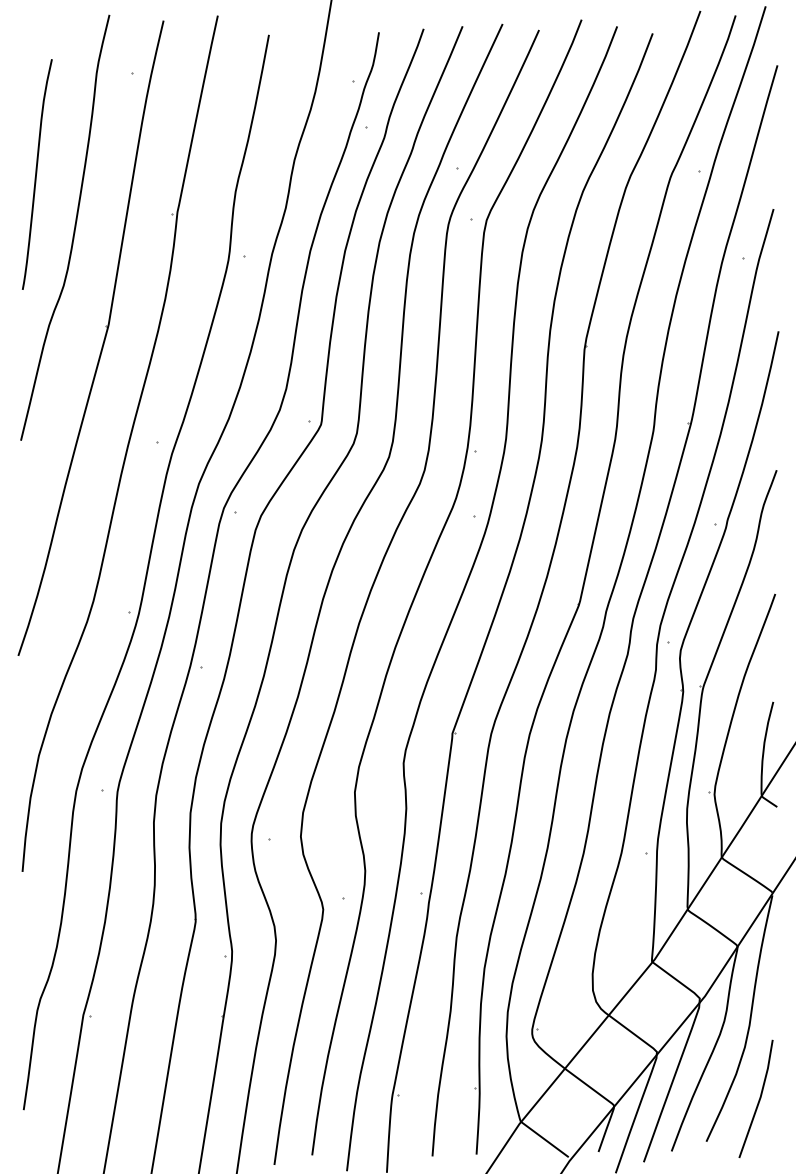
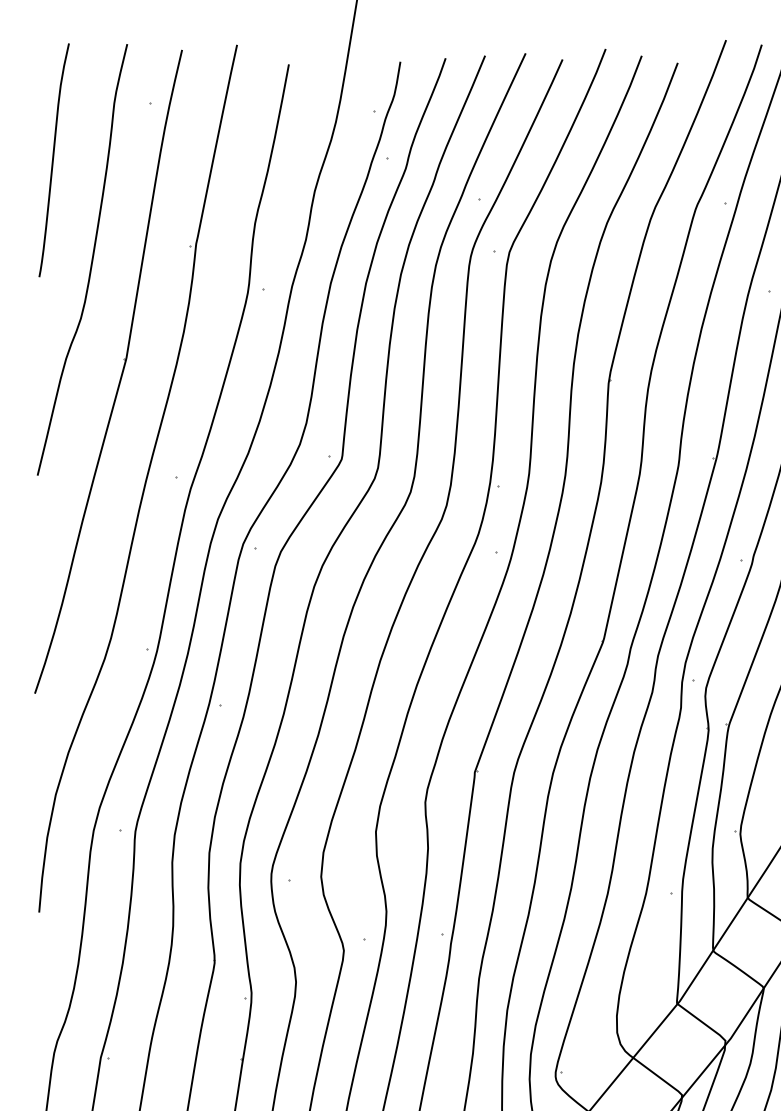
curve: (36, 174) -> (53, 160), moved

